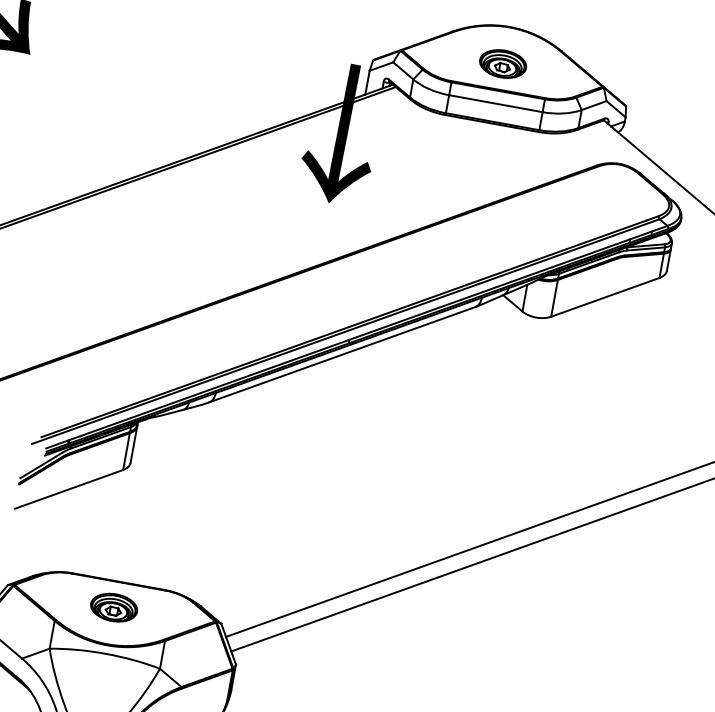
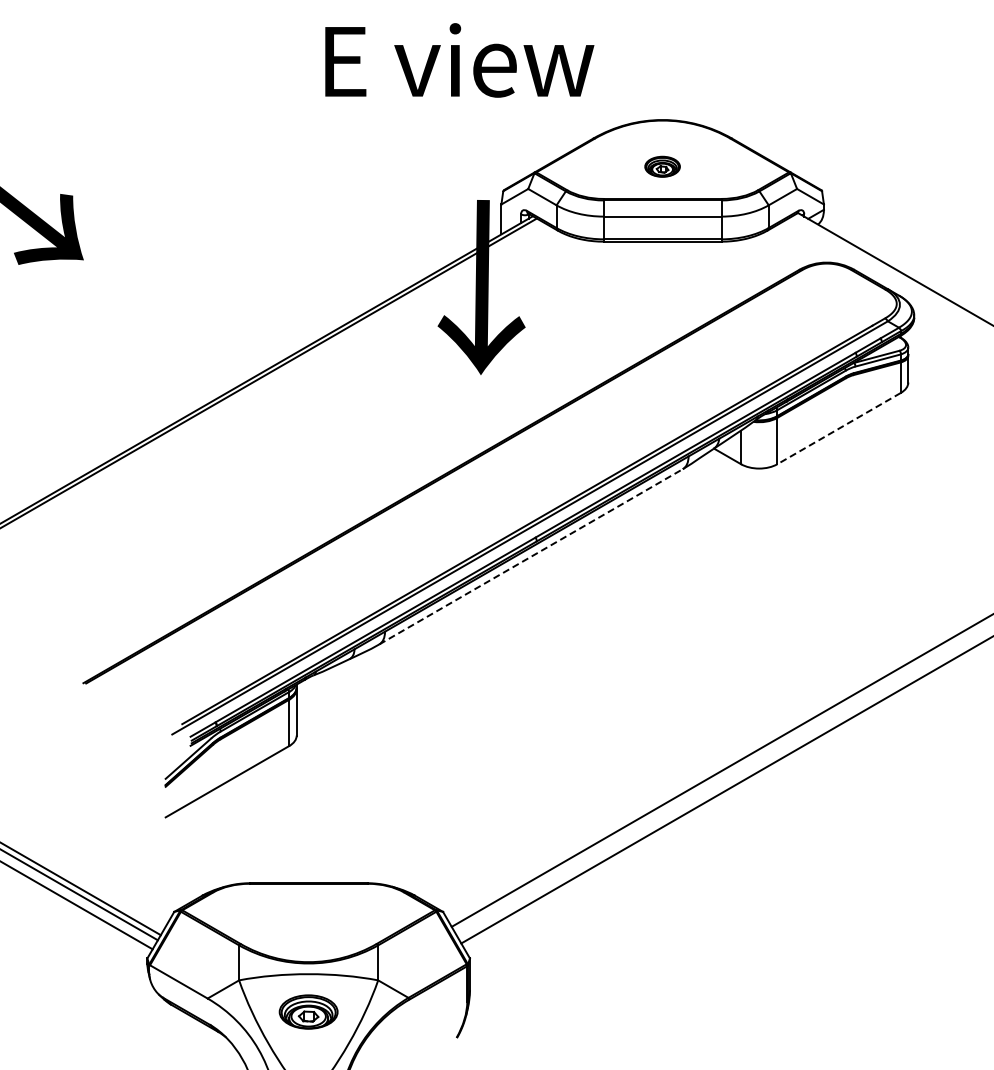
part: (503, 63) -> (662, 166), size x0.6
line: (604, 297) -> (838, 428), solid -> dashed
line: (342, 354) -> (531, 556), solid -> dashed
part: (114, 607) -> (308, 1011), moved

